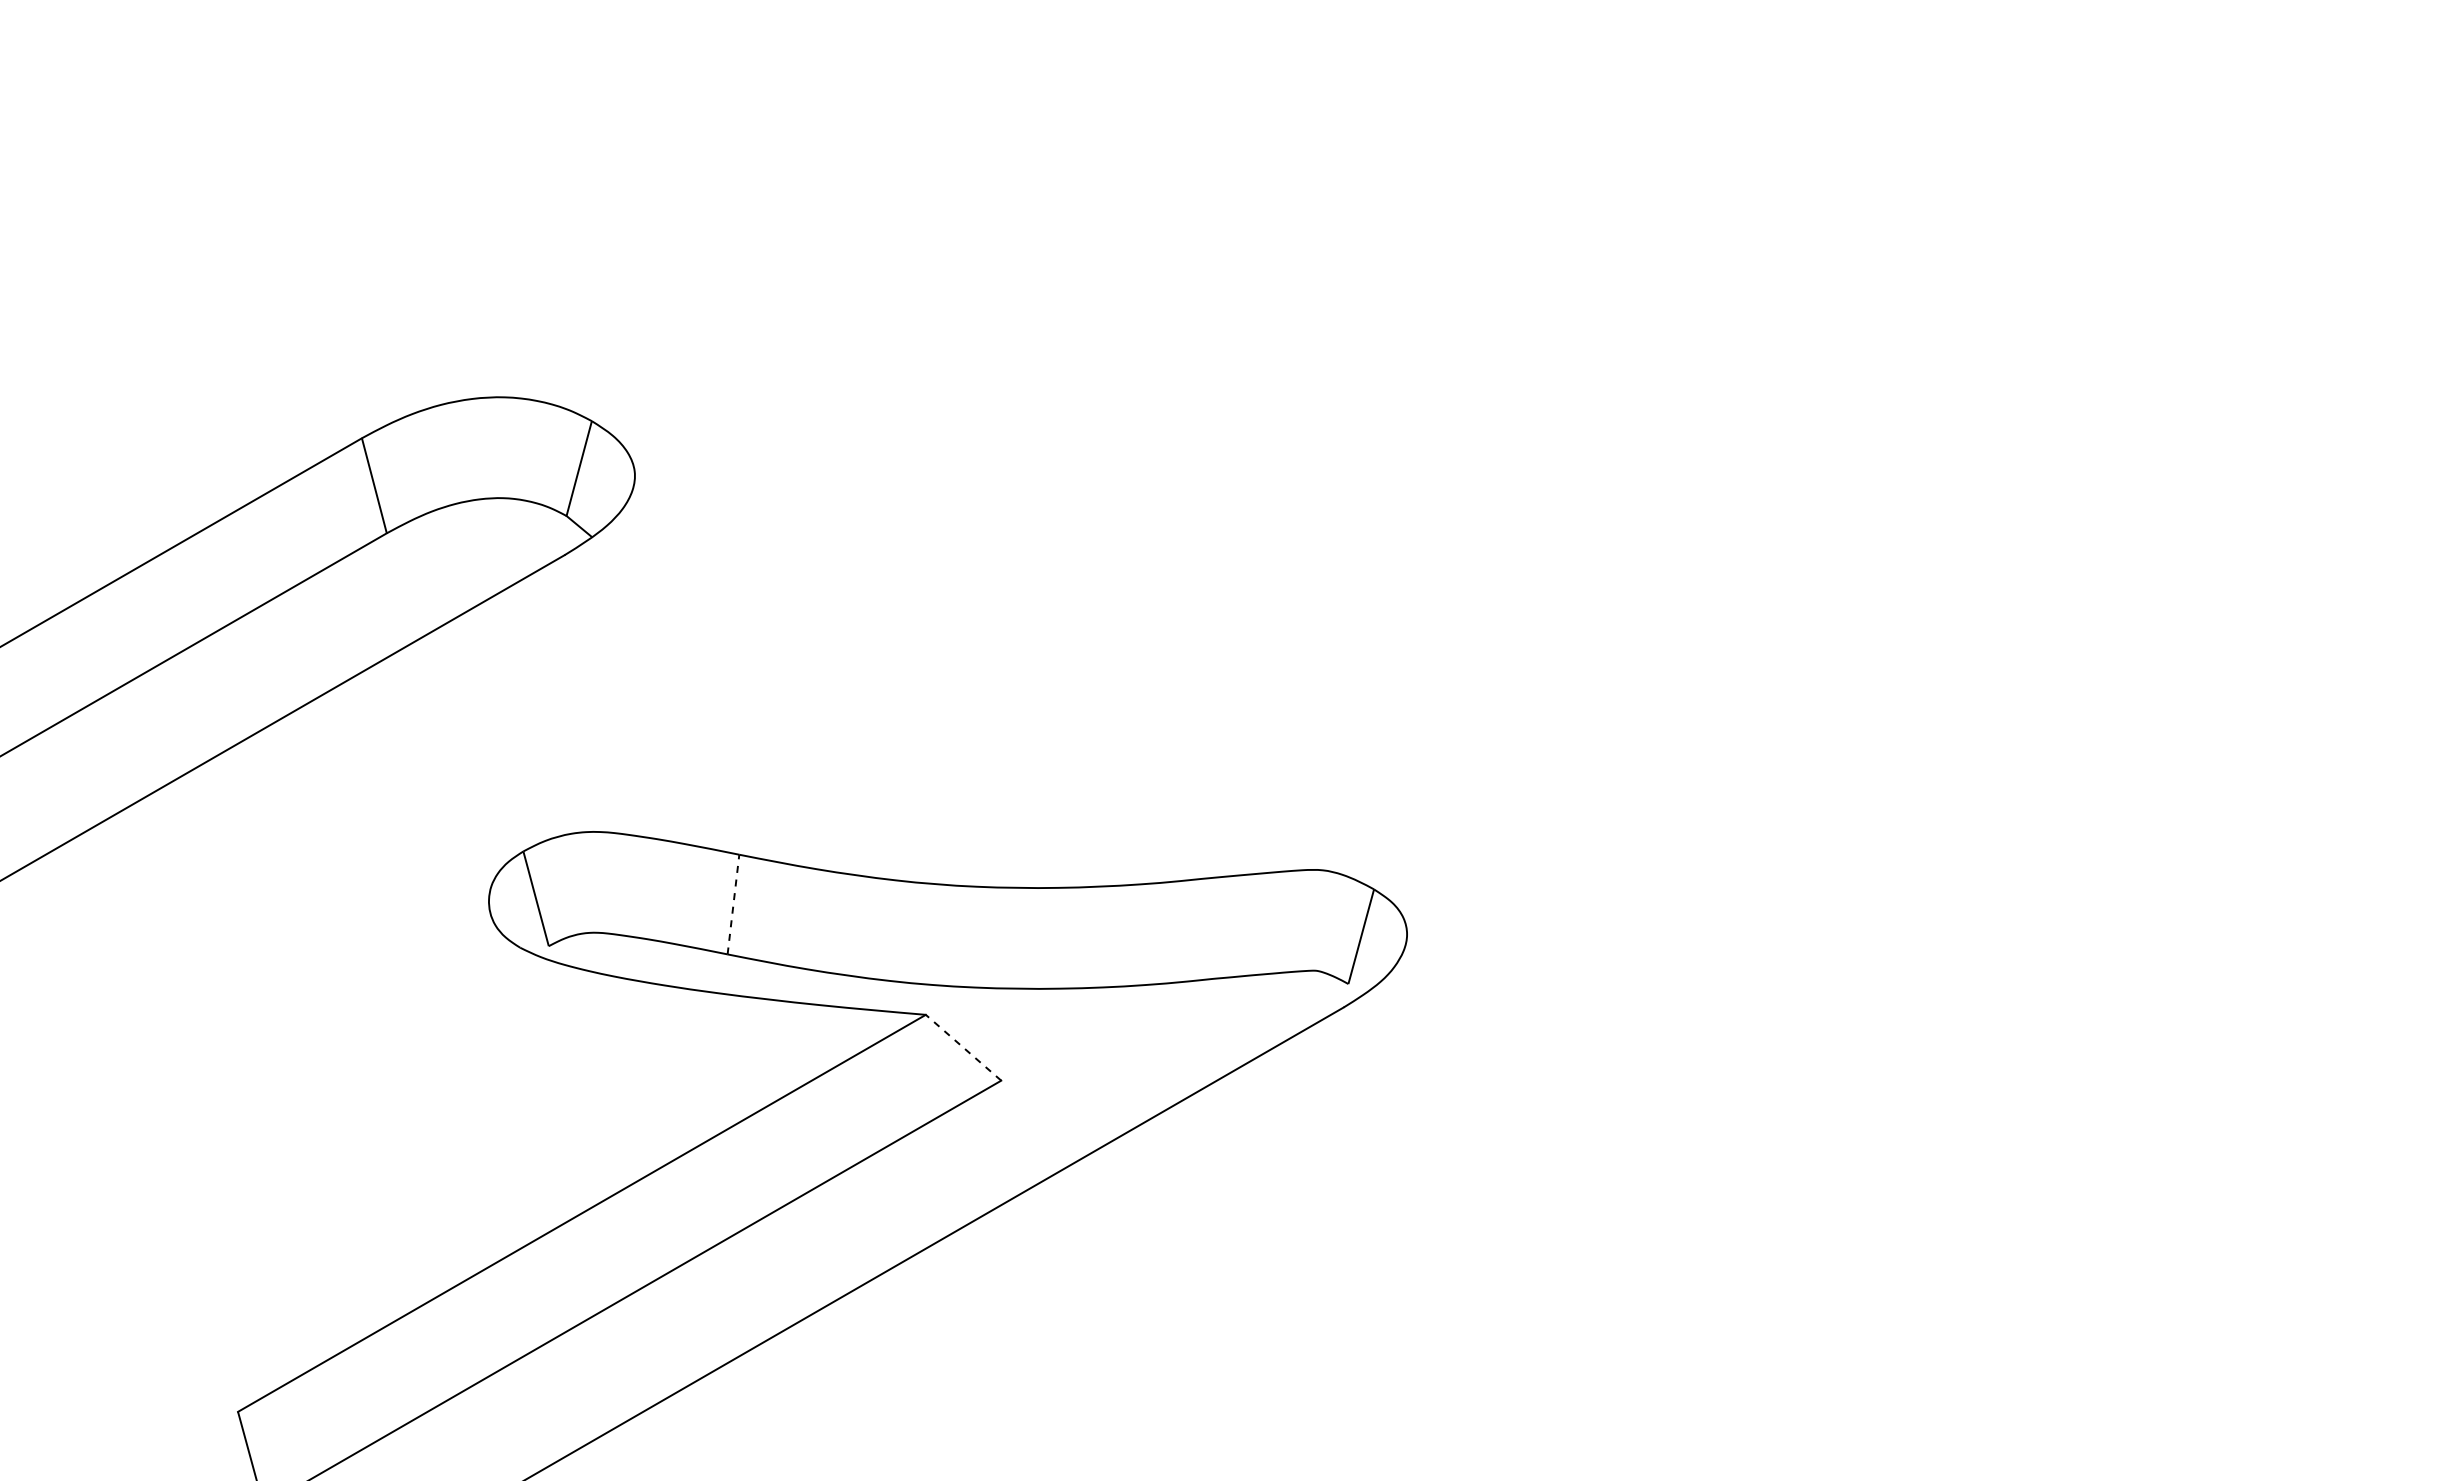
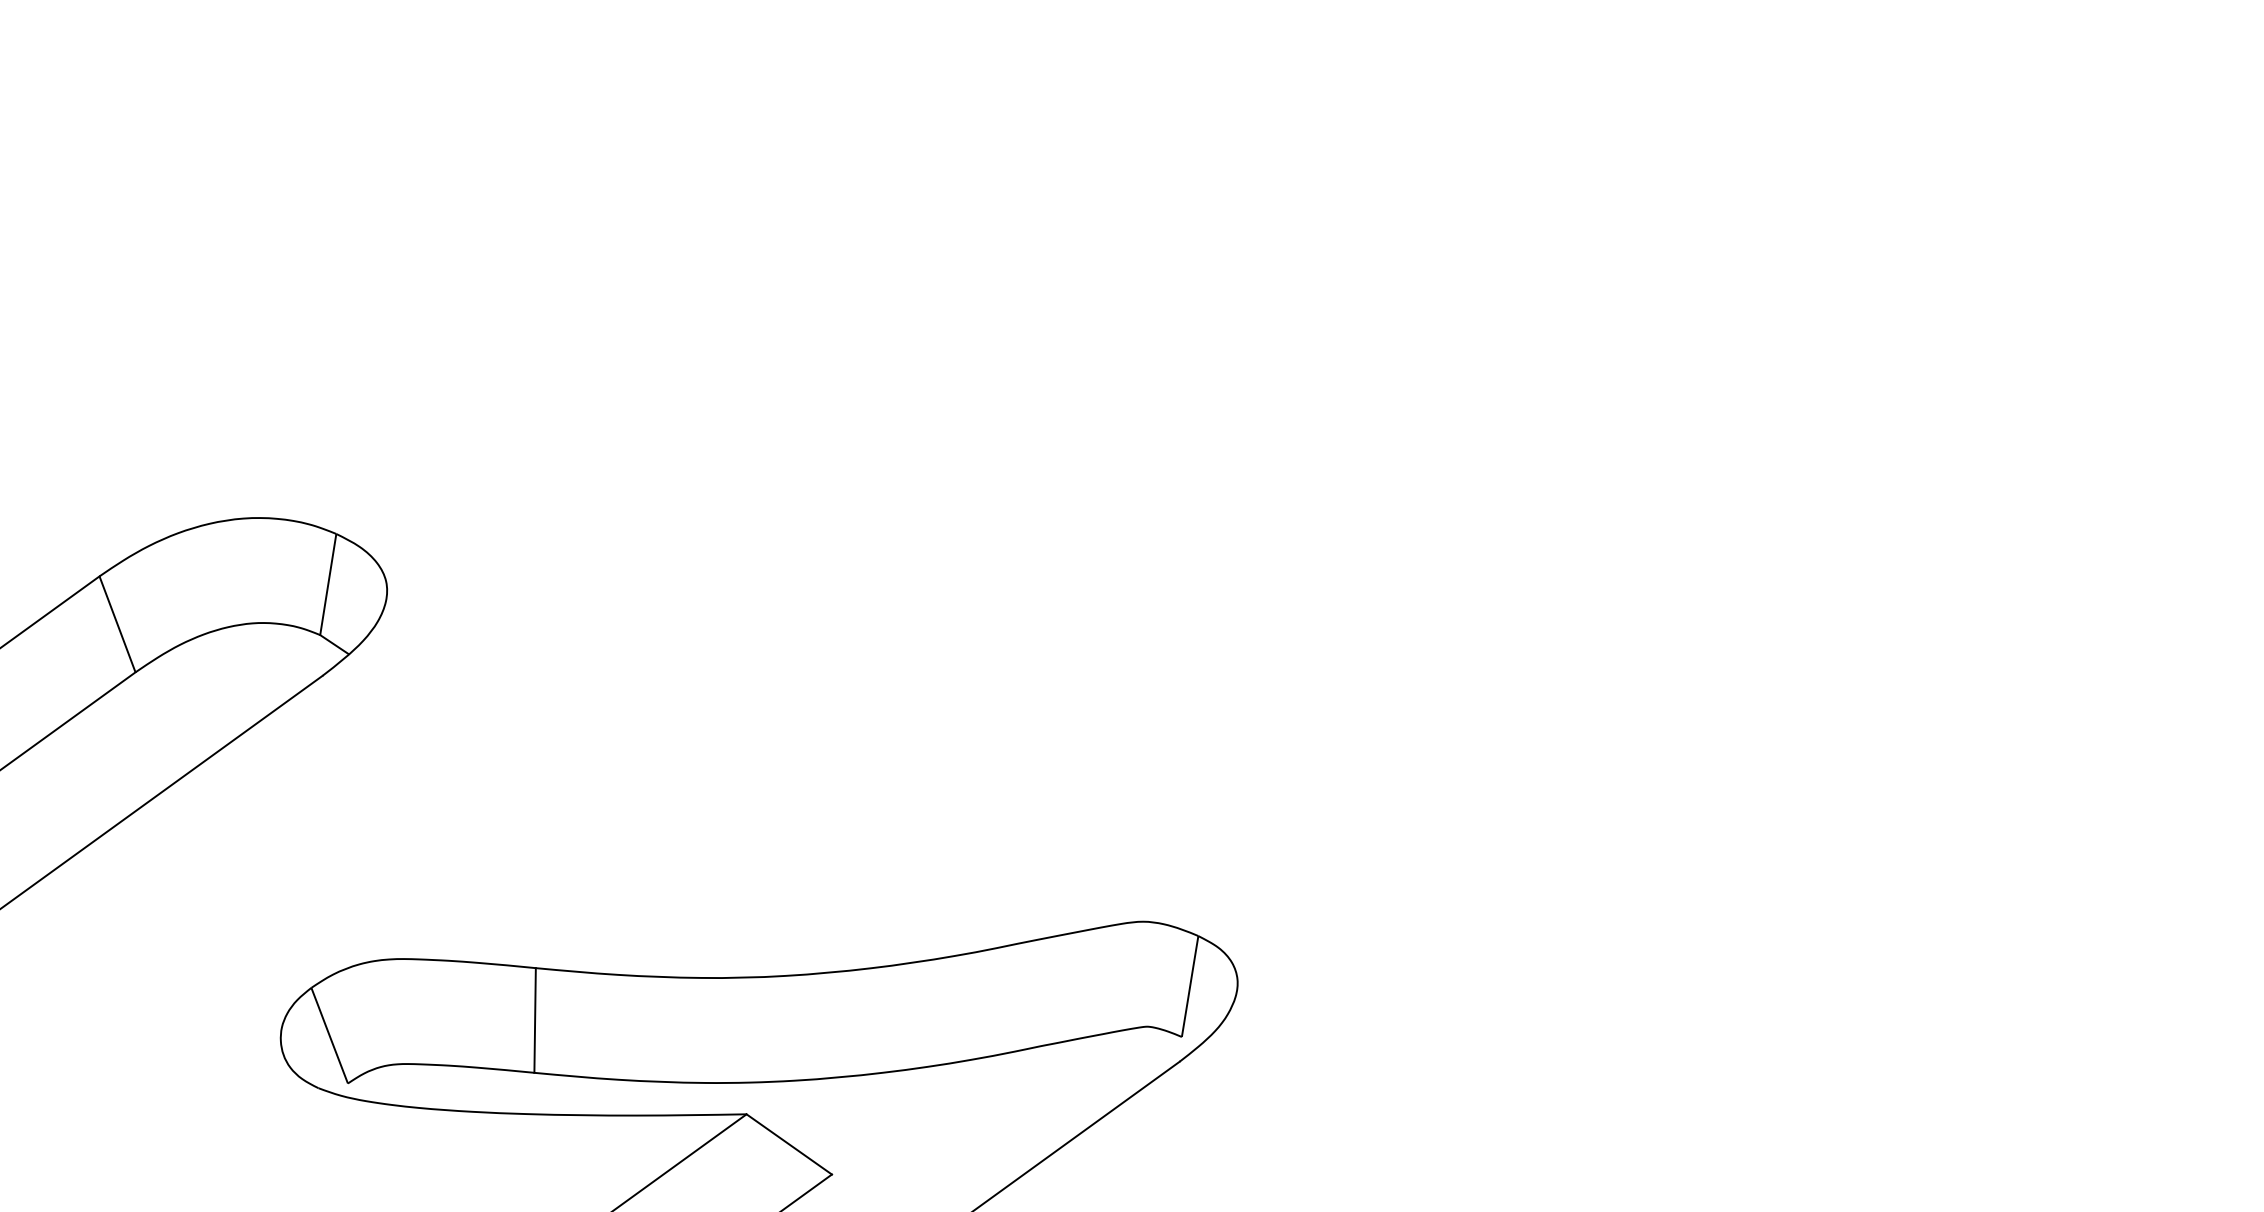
line: (733, 904) -> (535, 1020), dashed -> solid
line: (963, 1047) -> (789, 1144), dashed -> solid

